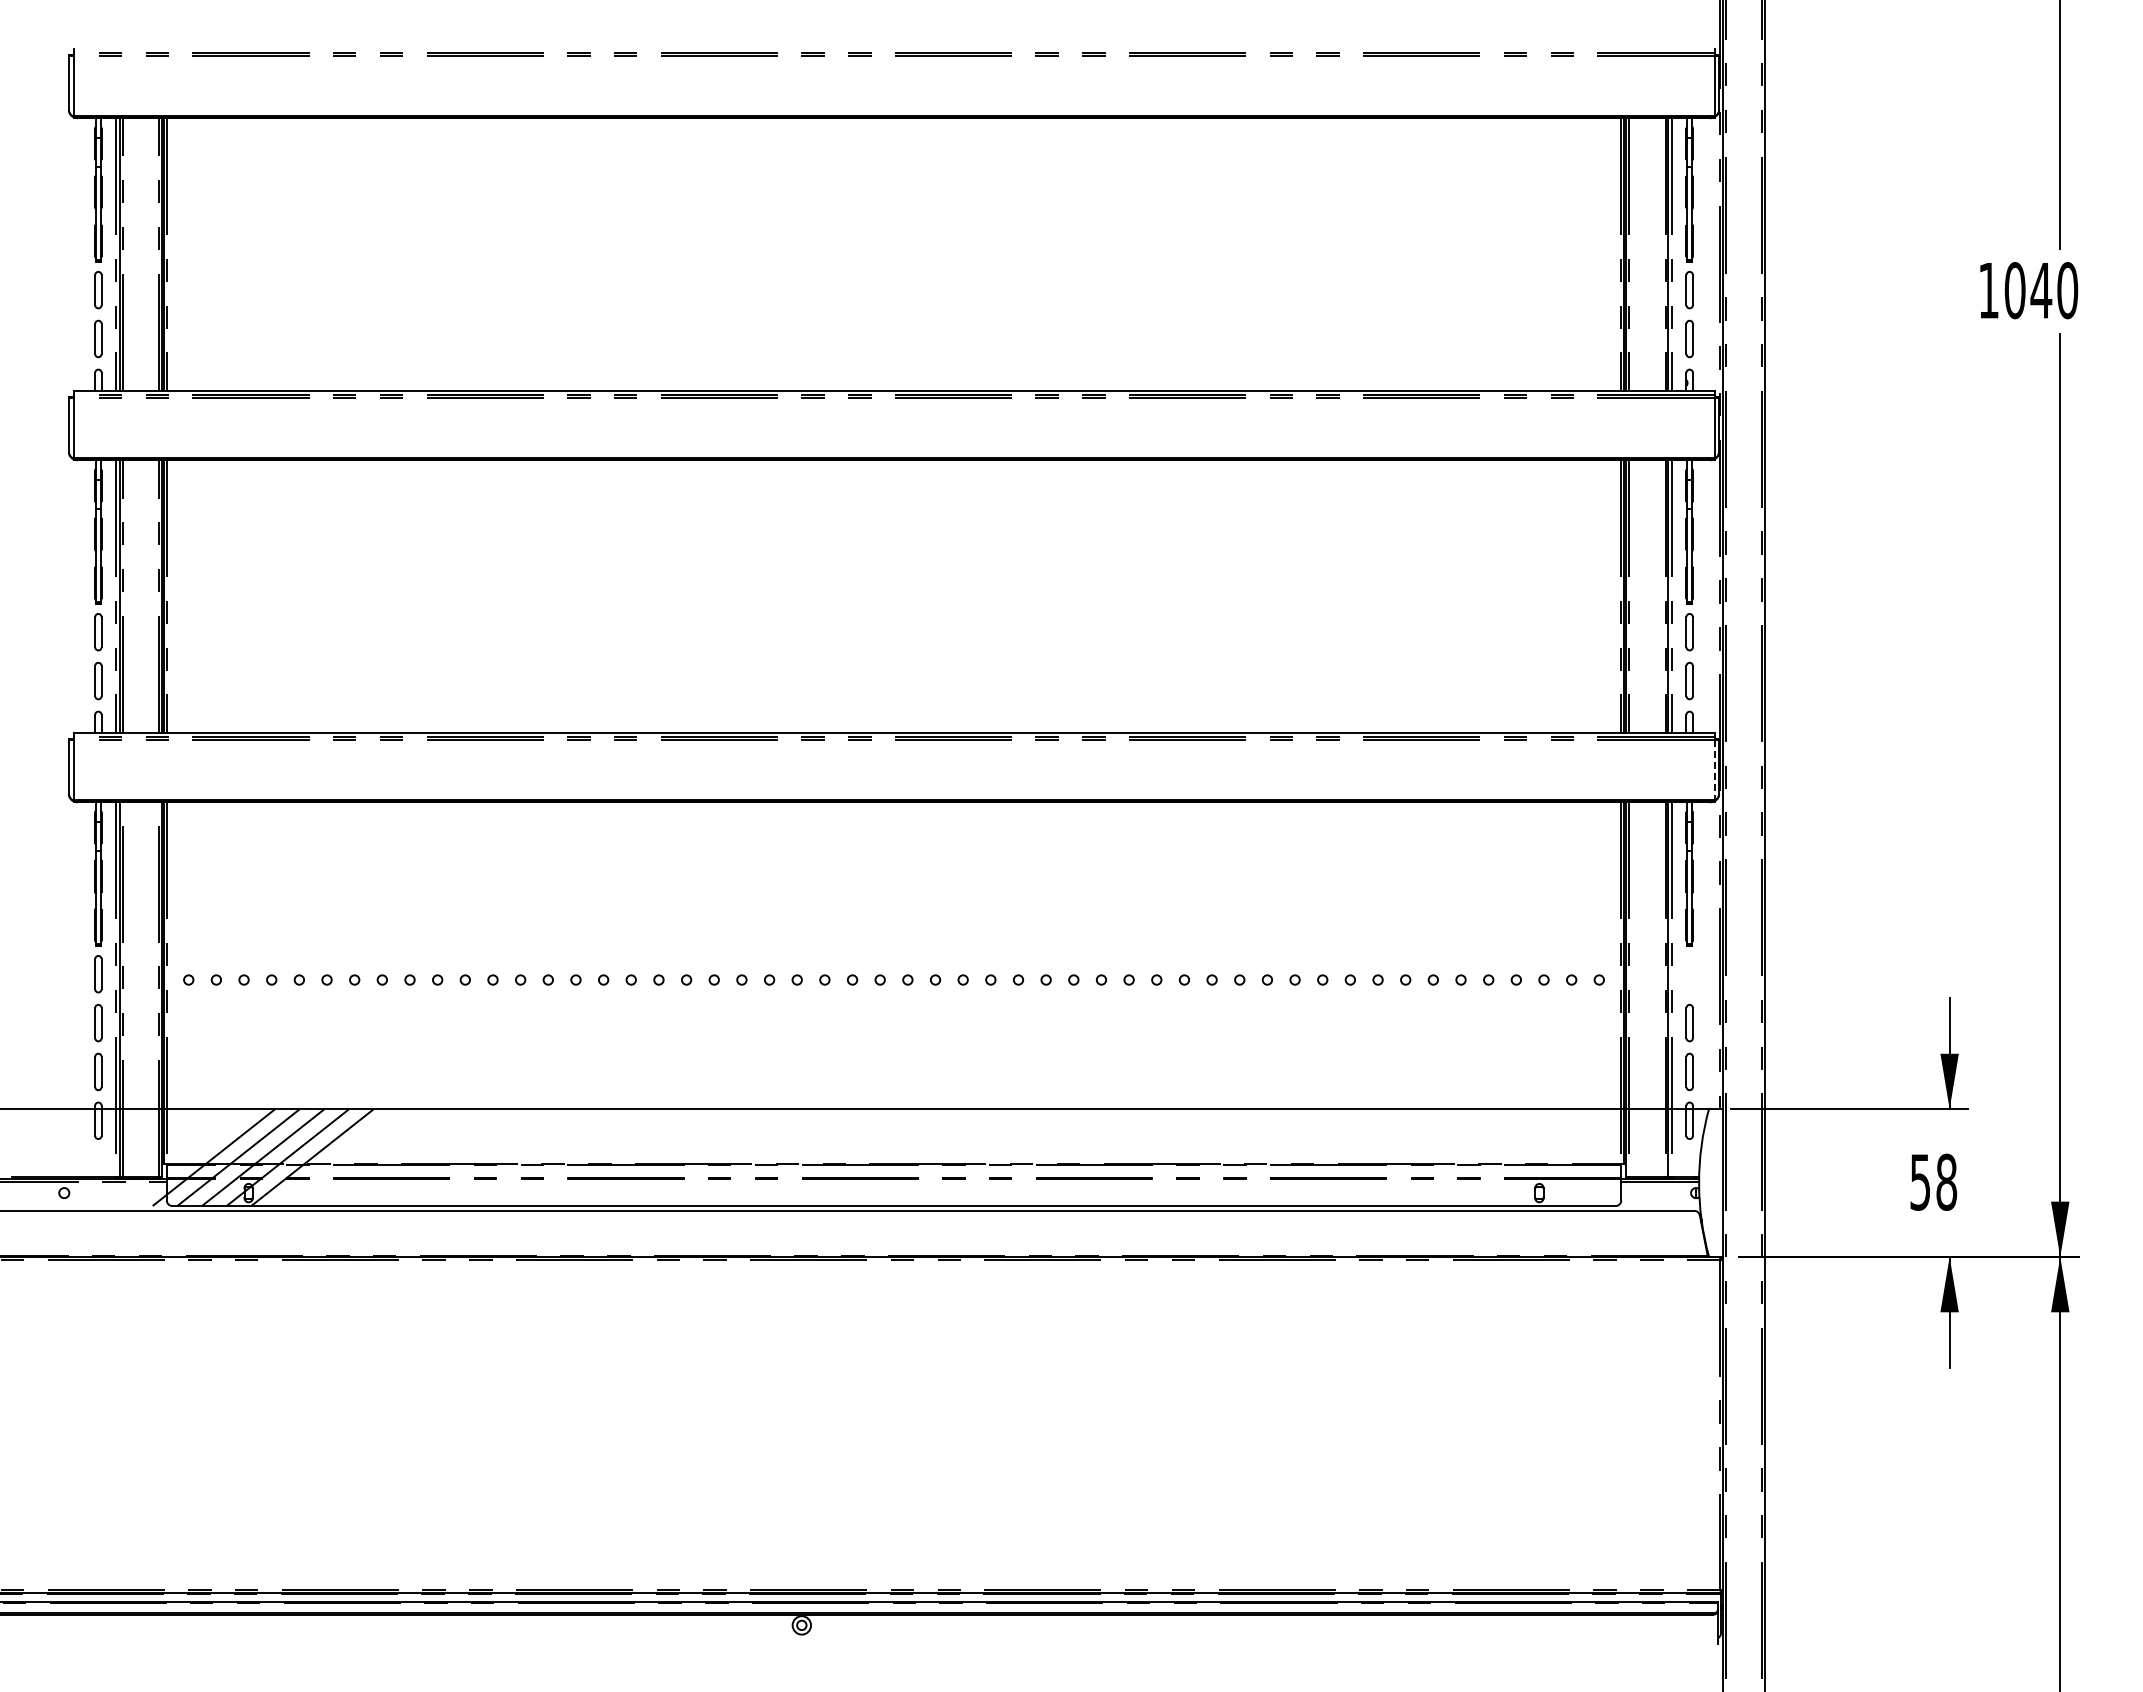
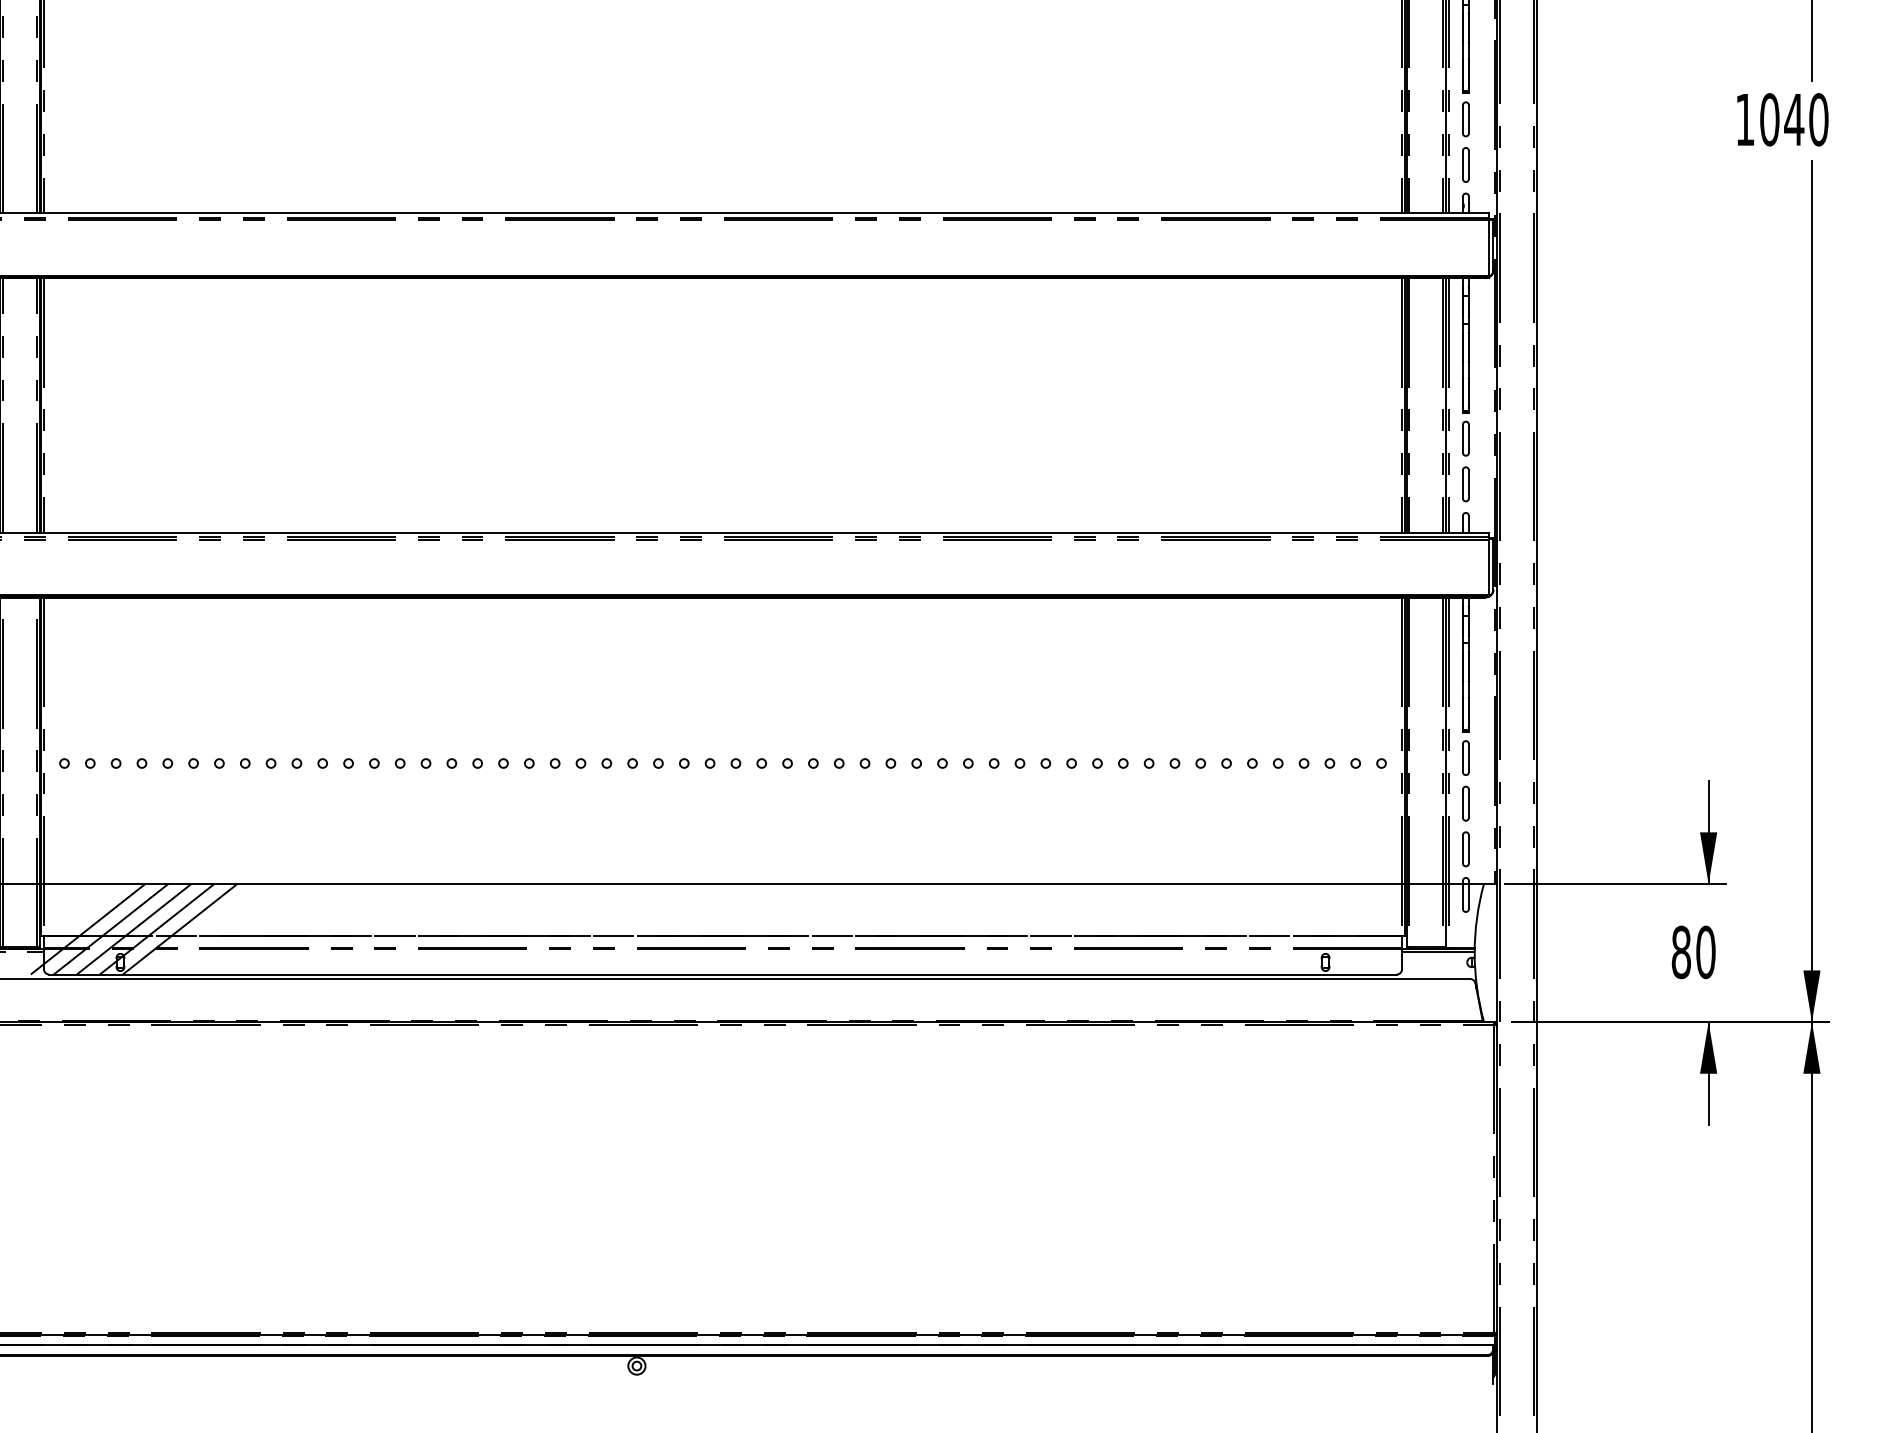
line: (1714, 770) -> (1489, 567), dashed -> solid
part: (1689, 974) -> (1465, 758), added
text: (1933, 1181) -> (1693, 951), 58 -> 80

